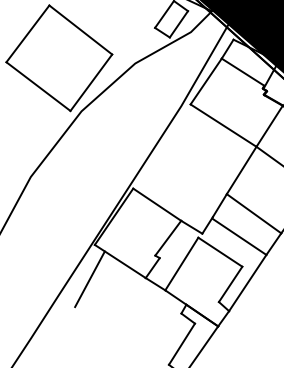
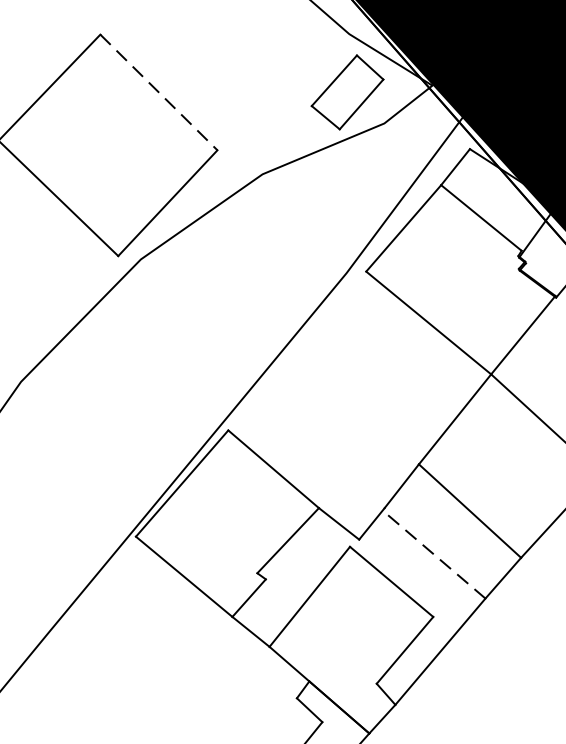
line: (80, 30) -> (158, 93), solid -> dashed
line: (239, 236) -> (434, 554), solid -> dashed
line: (89, 279) -> (116, 606), removed

